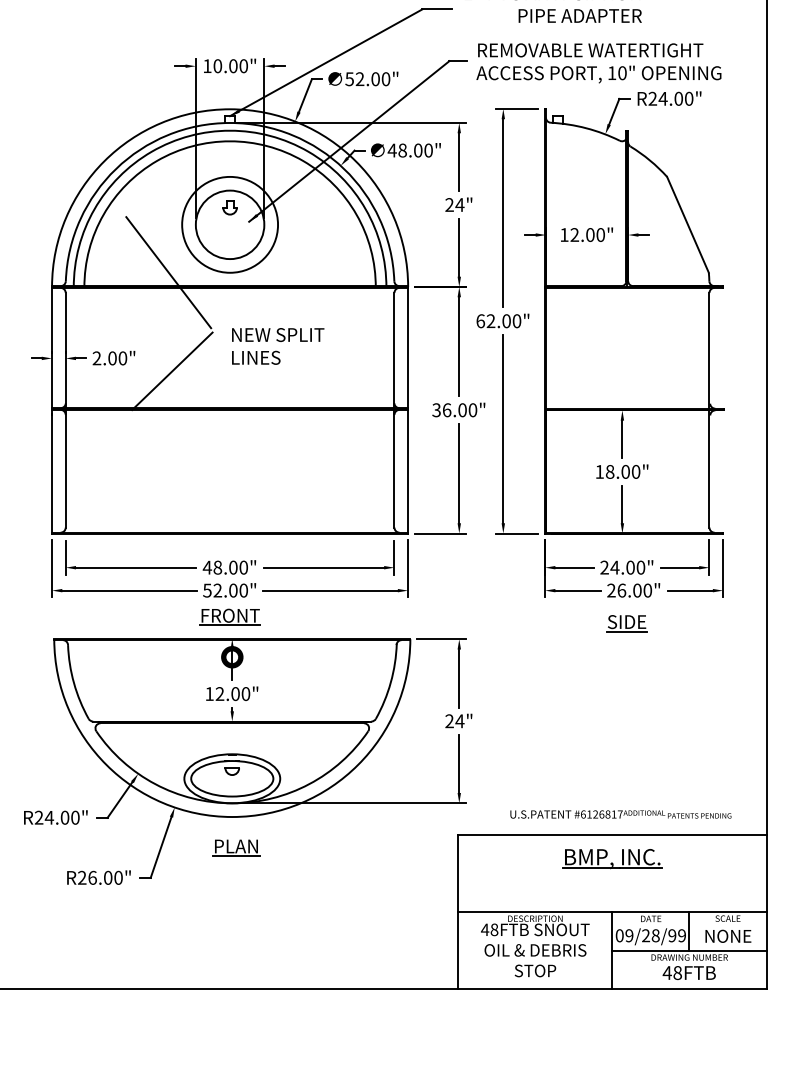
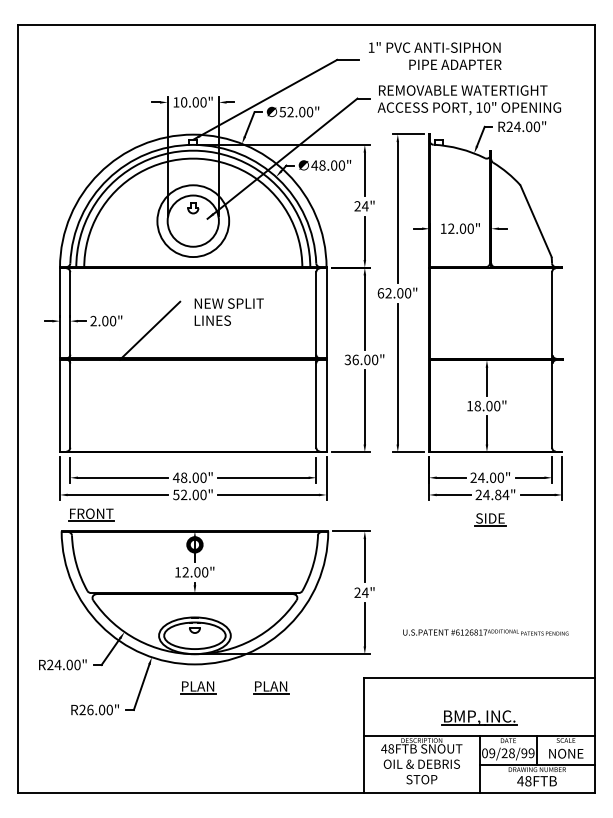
line: (168, 272) -> (147, 256), removed
text: (635, 590) -> (496, 494), 26.00" -> 24.84"
part: (230, 616) -> (91, 514), moved
text: (620, 814) -> (485, 632), moved
part: (334, 847) -> (271, 687), added
part: (612, 858) -> (479, 717), moved

